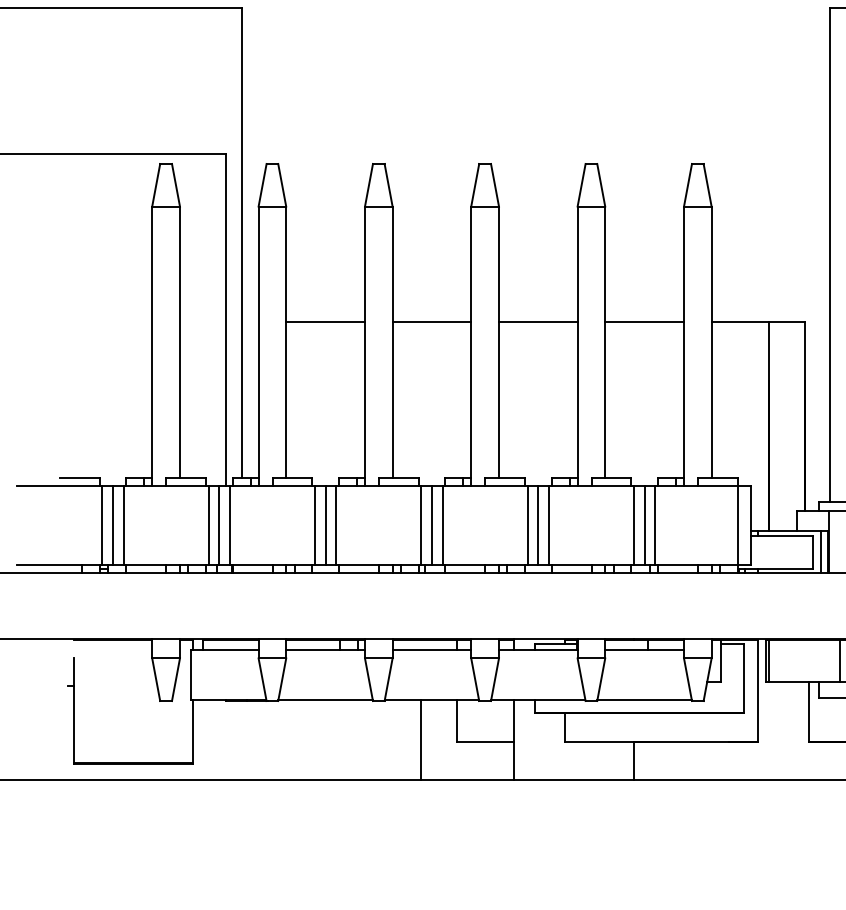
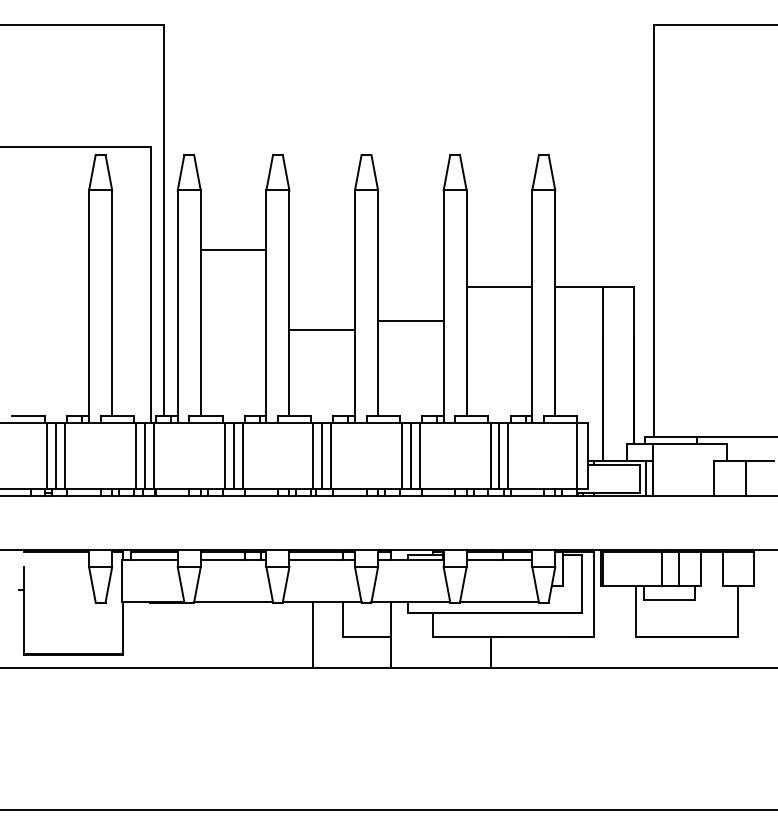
line: (325, 321) -> (233, 249), moved
line: (431, 321) -> (321, 329), moved
line: (537, 321) -> (410, 320), moved

